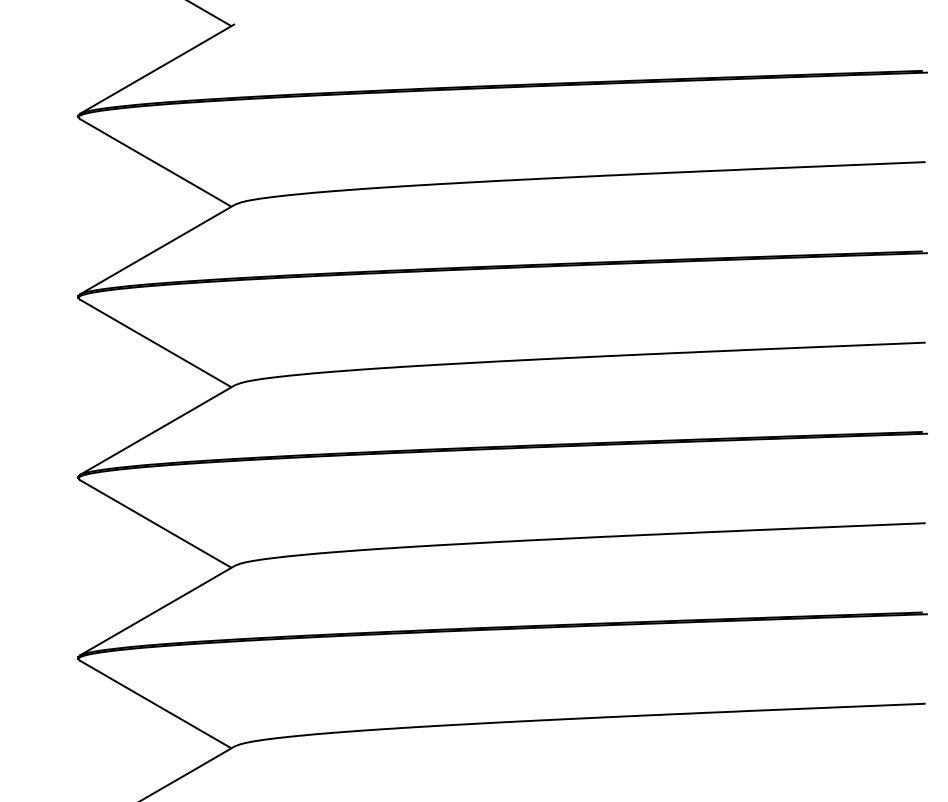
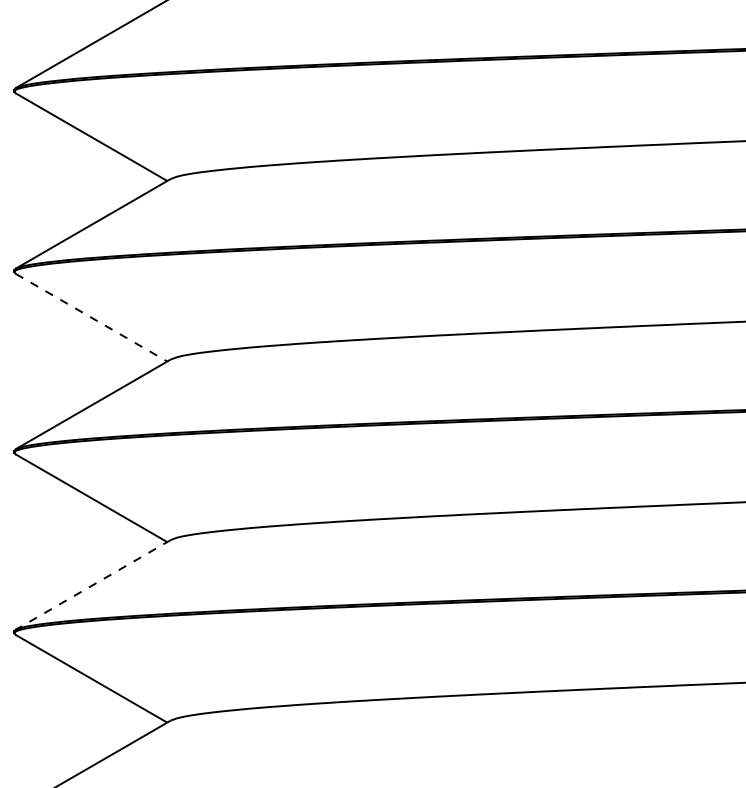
line: (155, 343) -> (91, 317), solid -> dashed
line: (156, 611) -> (92, 585), solid -> dashed

